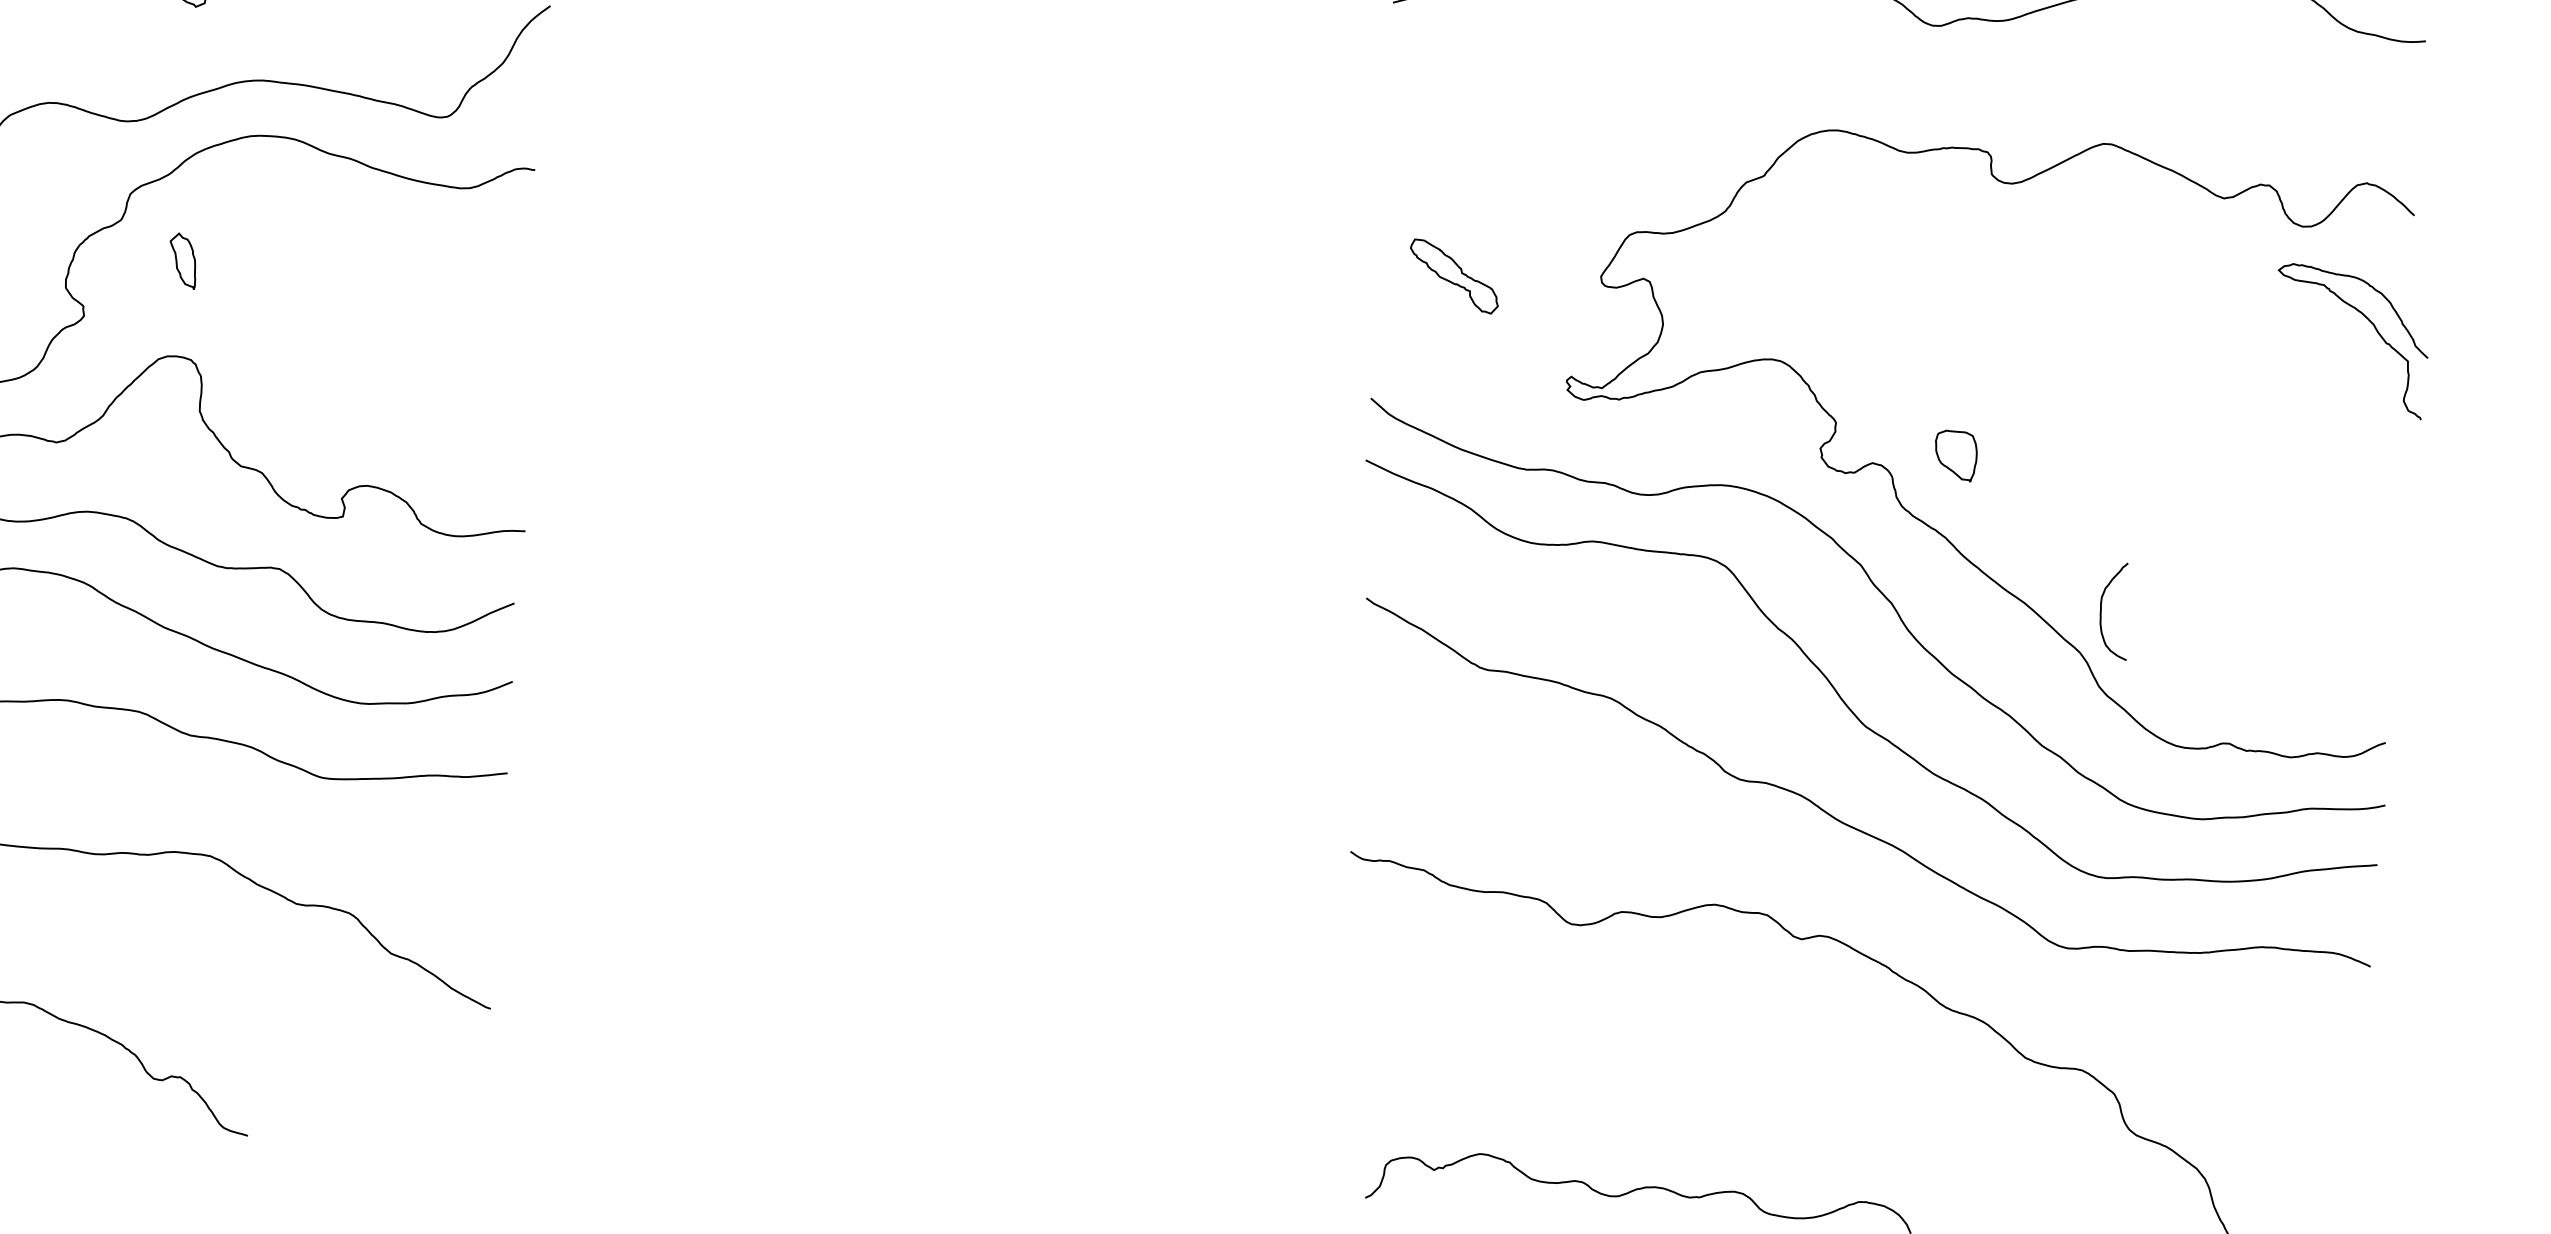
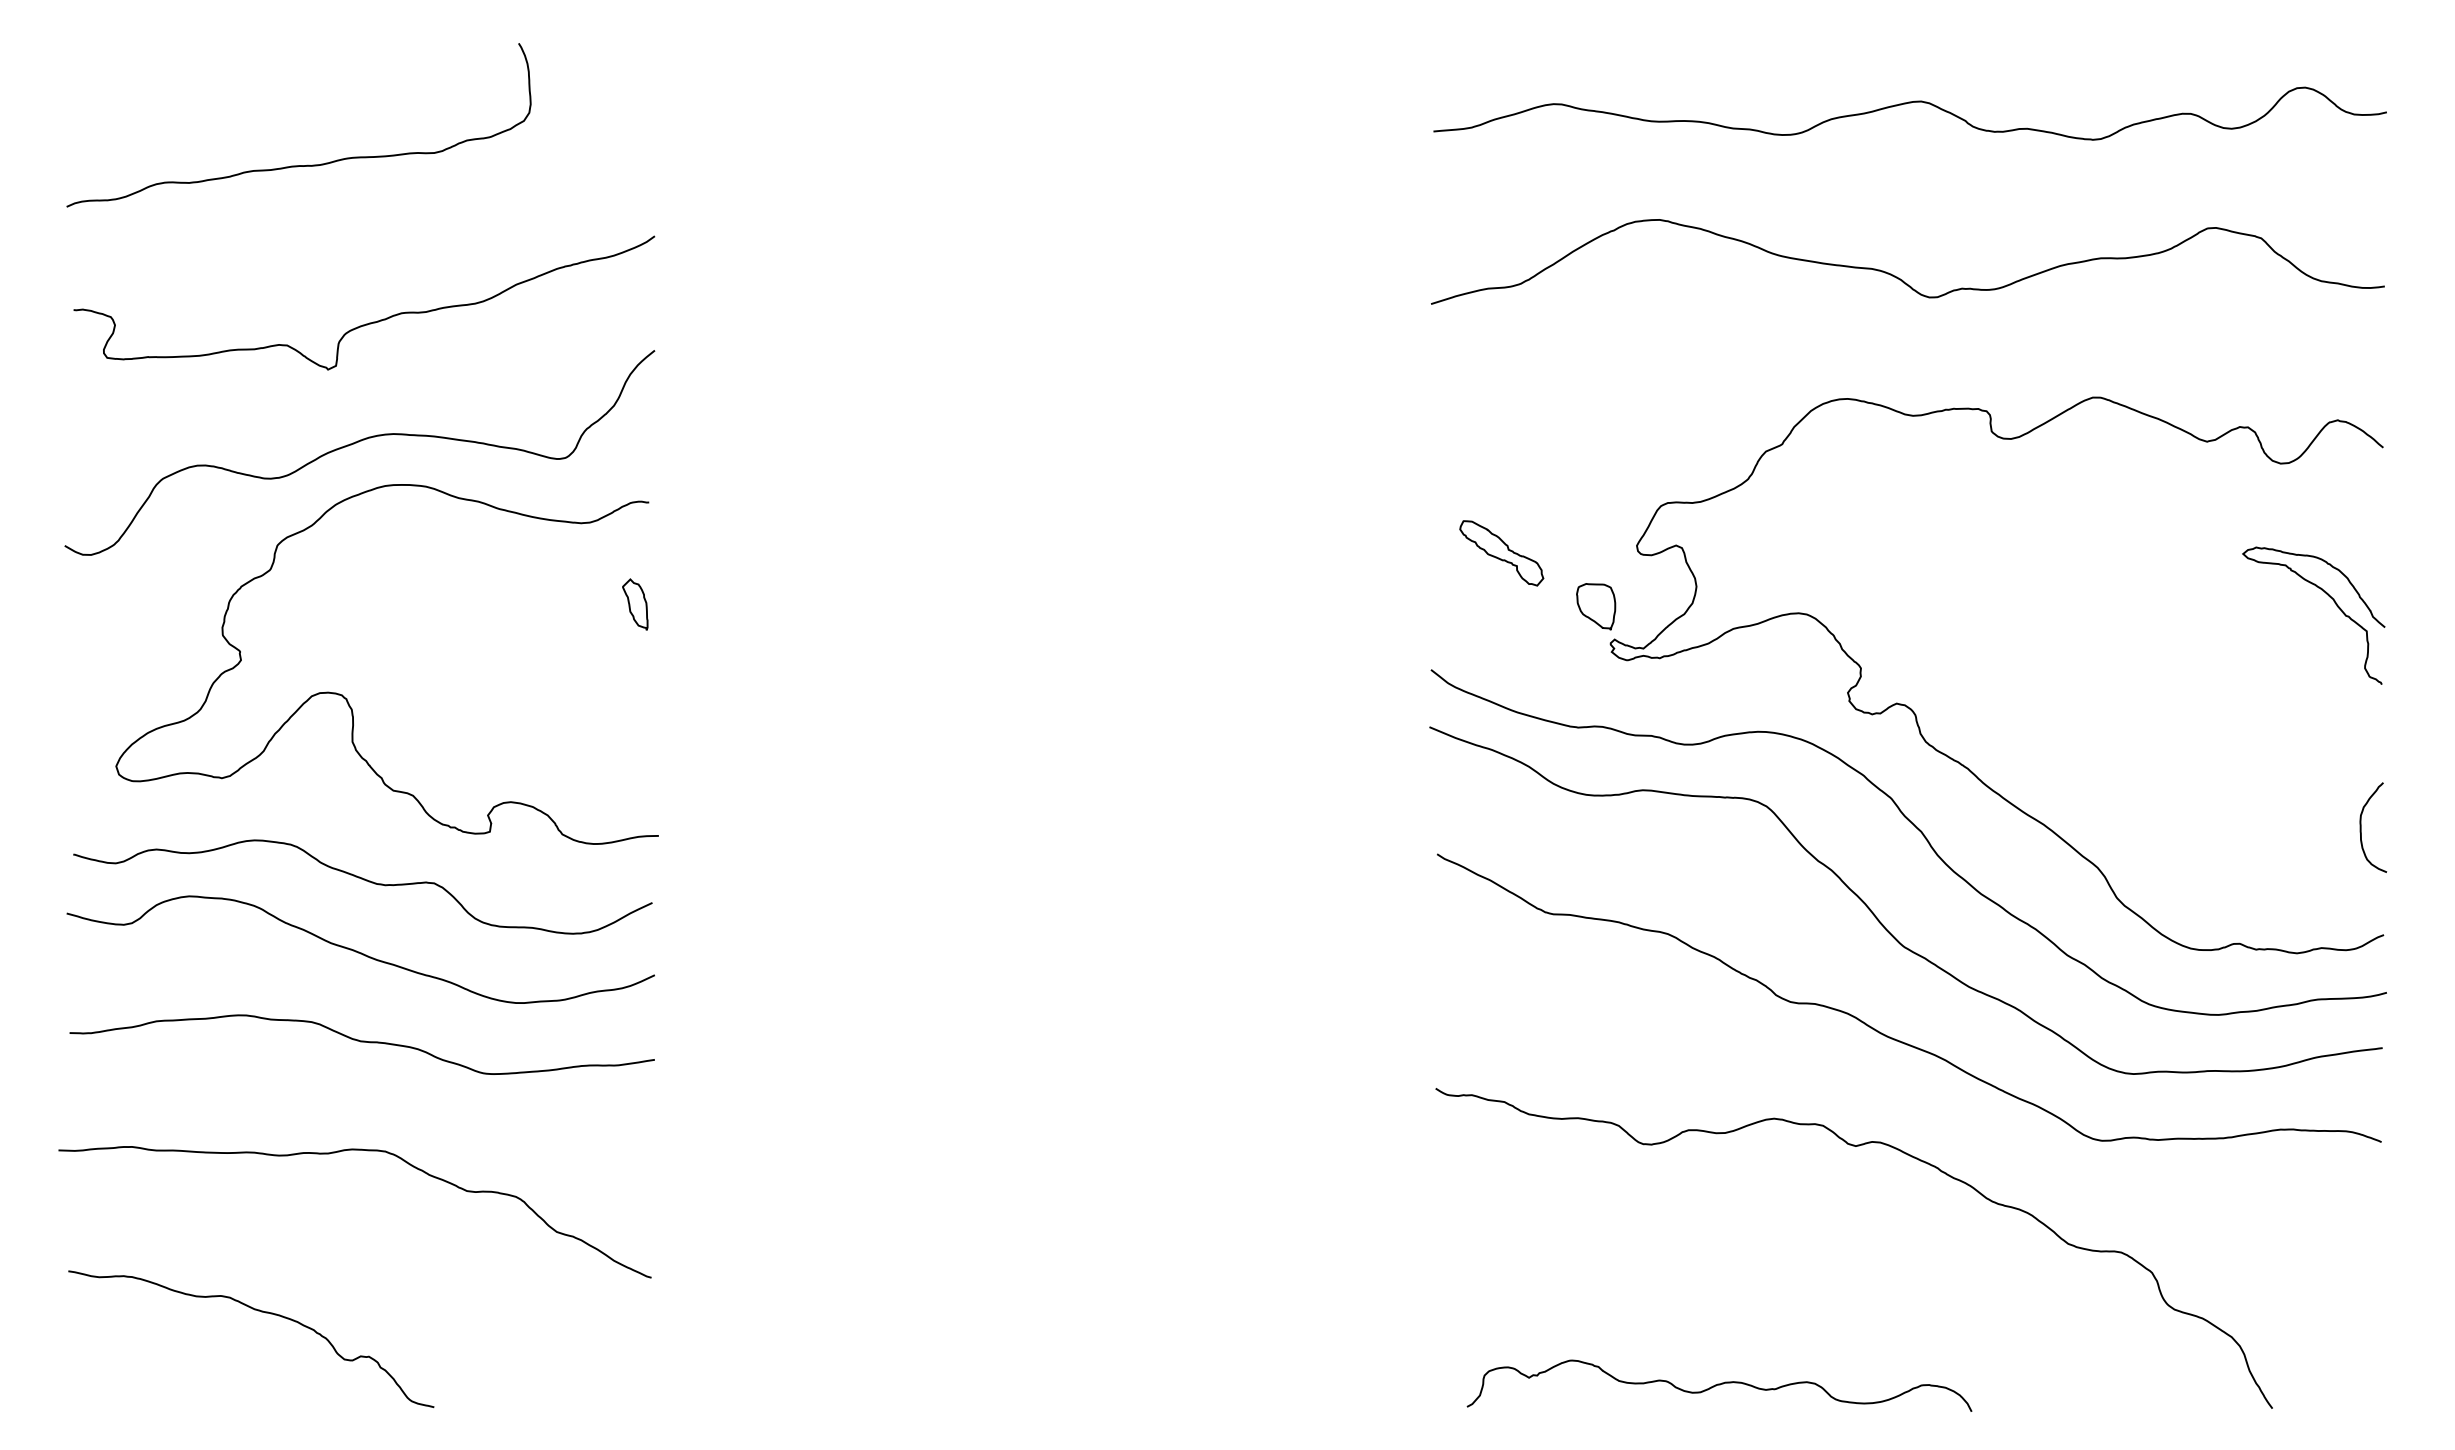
part: (183, 261) -> (635, 604), moved
curve: (2369, 322) -> (2329, 597), moved
part: (1956, 455) -> (1596, 606), moved
curve: (2101, 610) -> (2361, 827), moved

